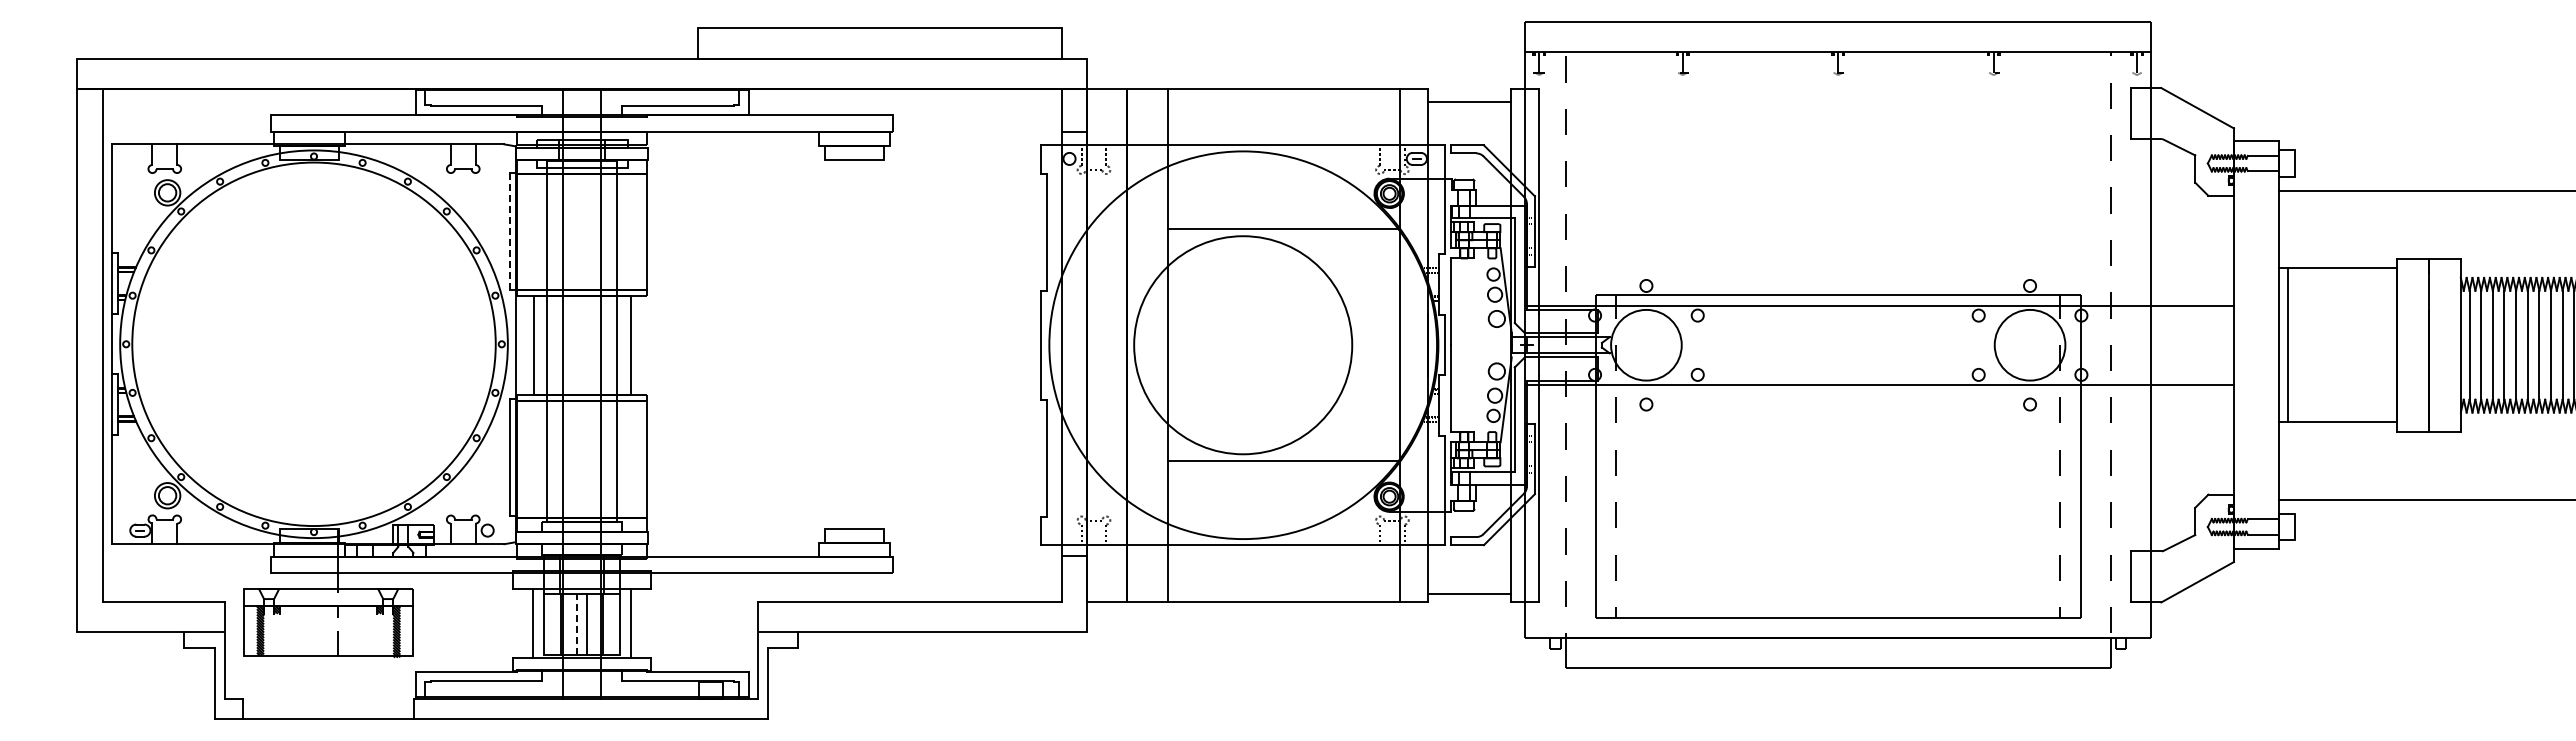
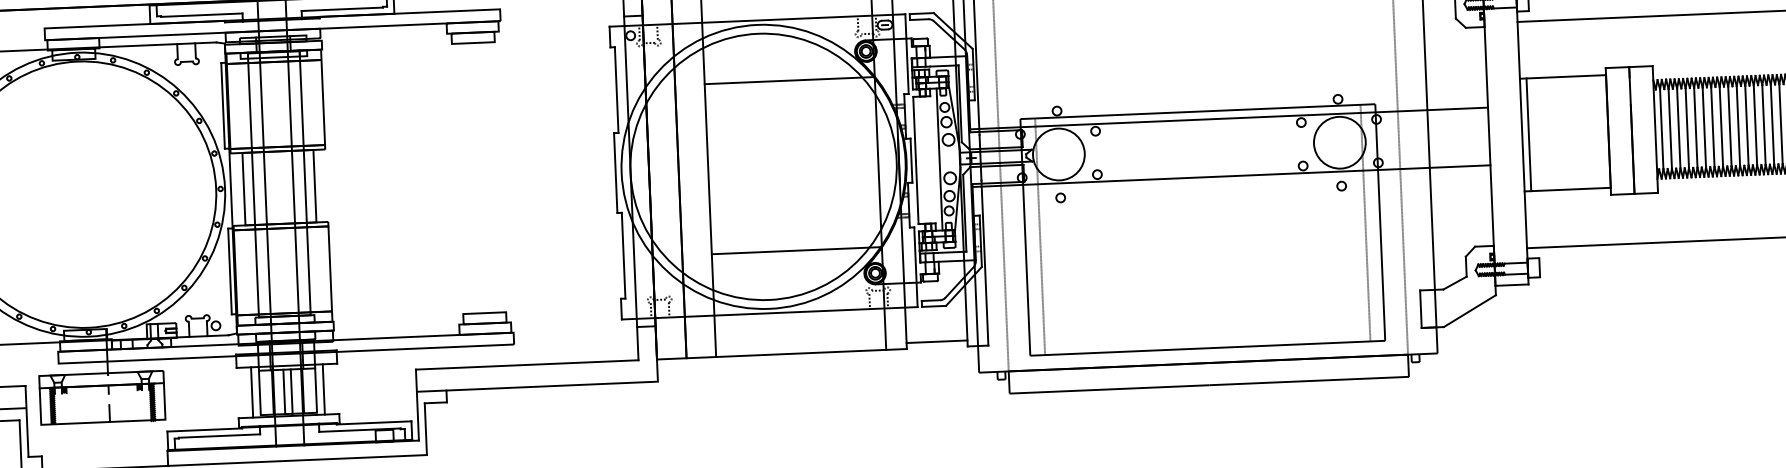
line: (509, 231) -> (222, 106), dashed -> solid
circle: (1242, 344) -> (763, 166), size x1.67
line: (1483, 345) -> (939, 159), added
line: (577, 624) -> (284, 391), dashed -> solid

